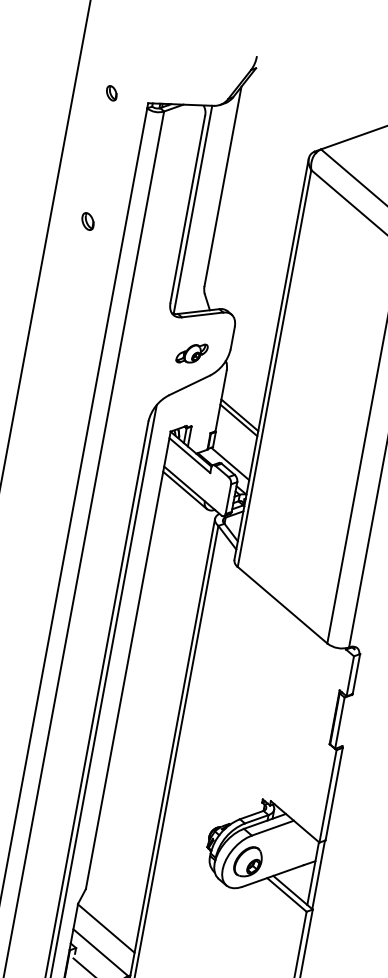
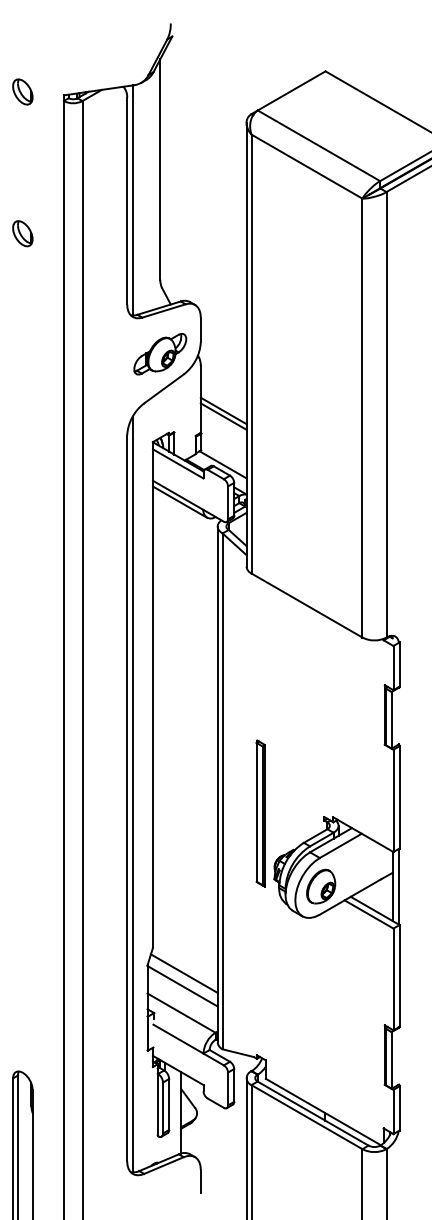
part: (111, 92) -> (22, 91), size x1.67
part: (87, 221) -> (22, 233), size x1.43
part: (192, 353) -> (160, 354), size x1.67
part: (205, 785) -> (260, 813), added
line: (109, 917) -> (183, 973), added

